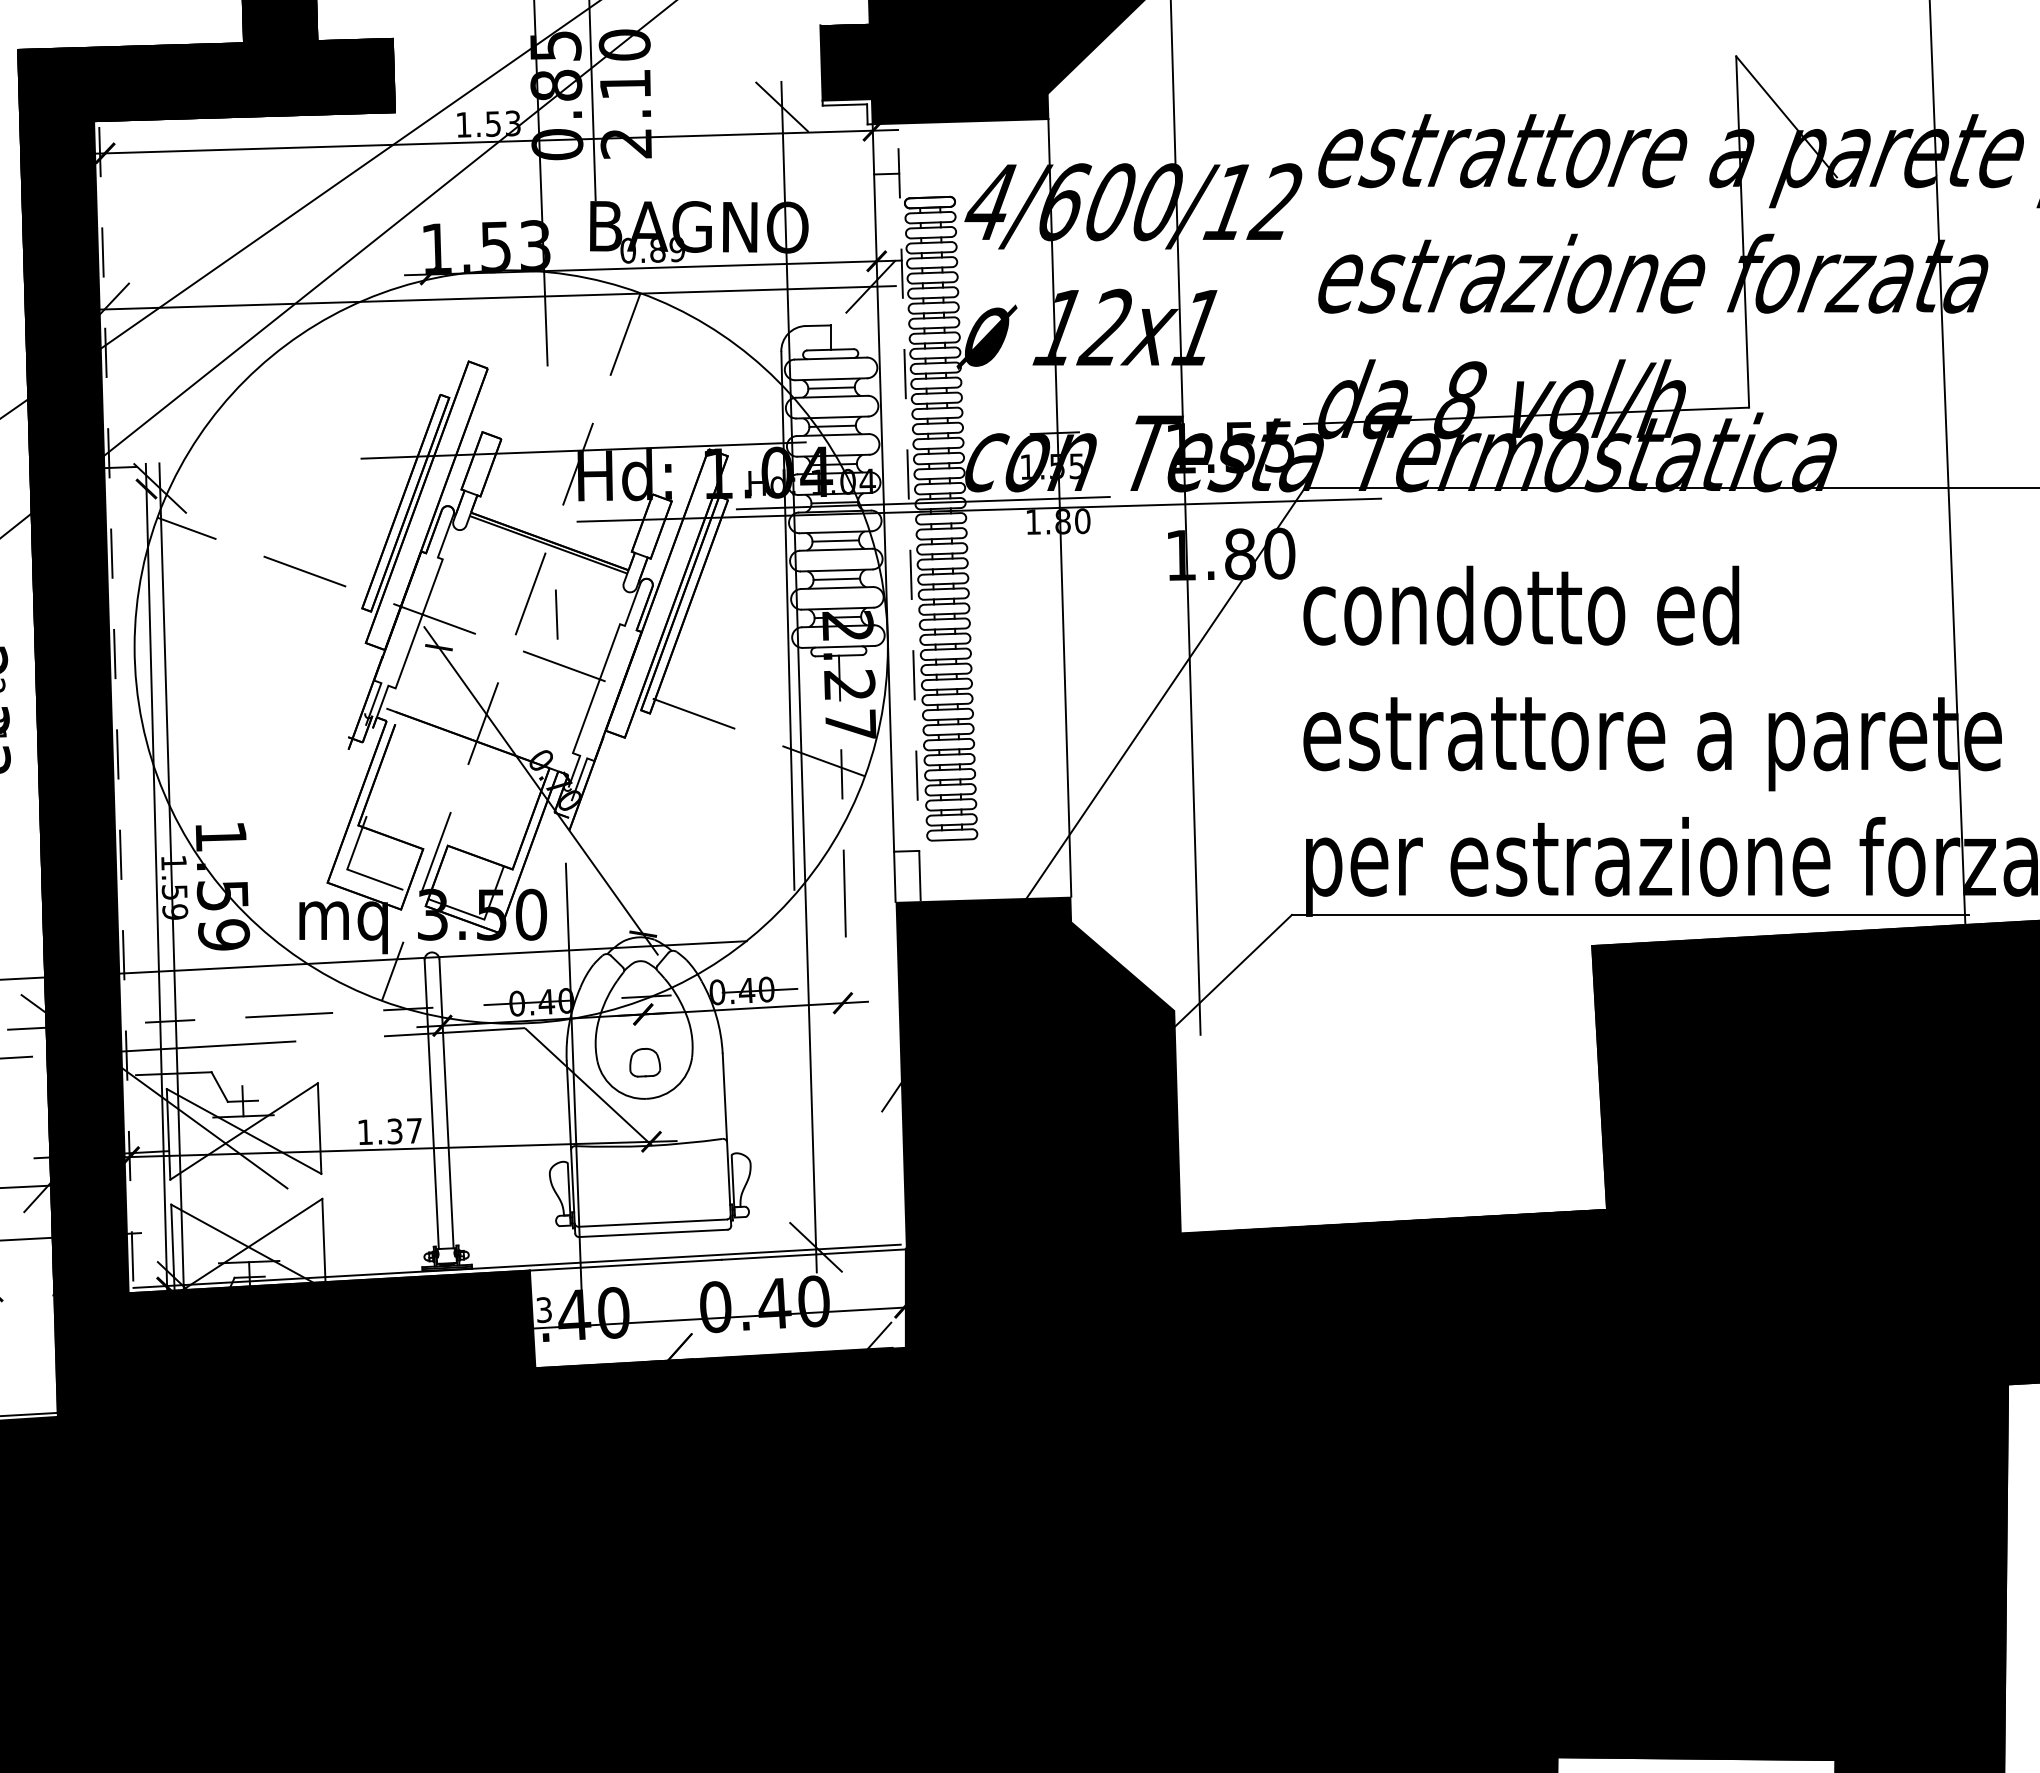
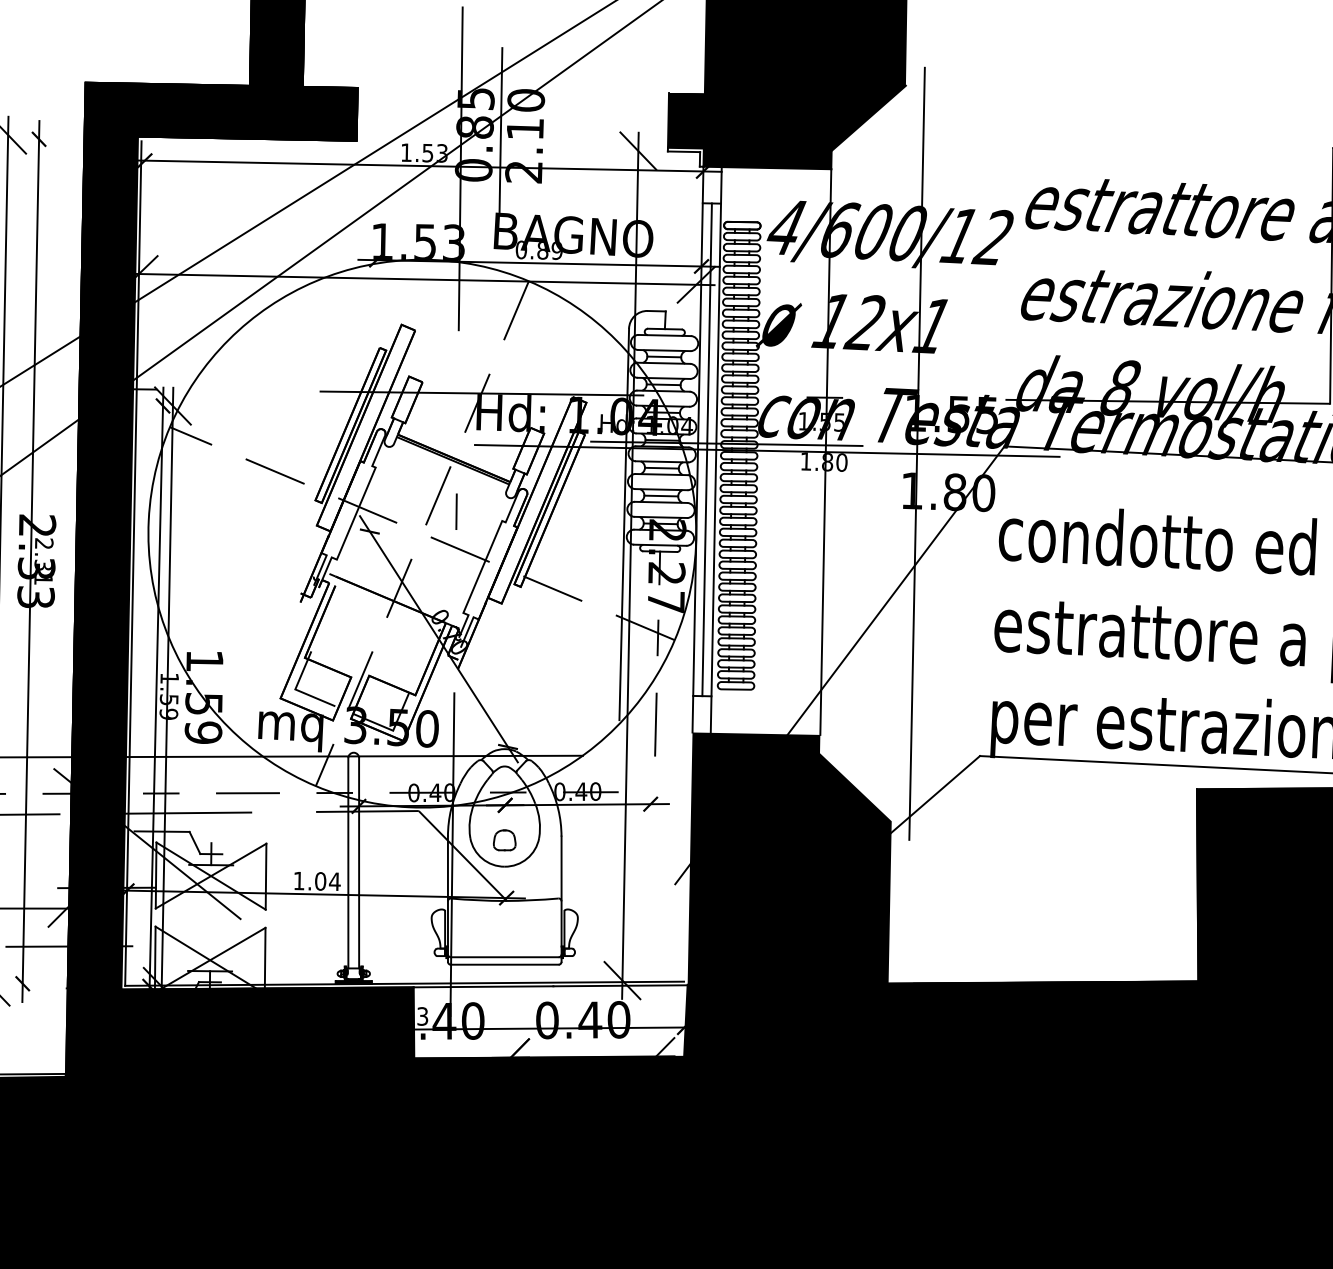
line: (896, 512) -> (707, 449), added
line: (909, 512) -> (716, 450), dashed -> solid
line: (116, 707) -> (133, 563), dashed -> solid
text: (404, 1131) -> (327, 881), 1.37 -> 1.04

